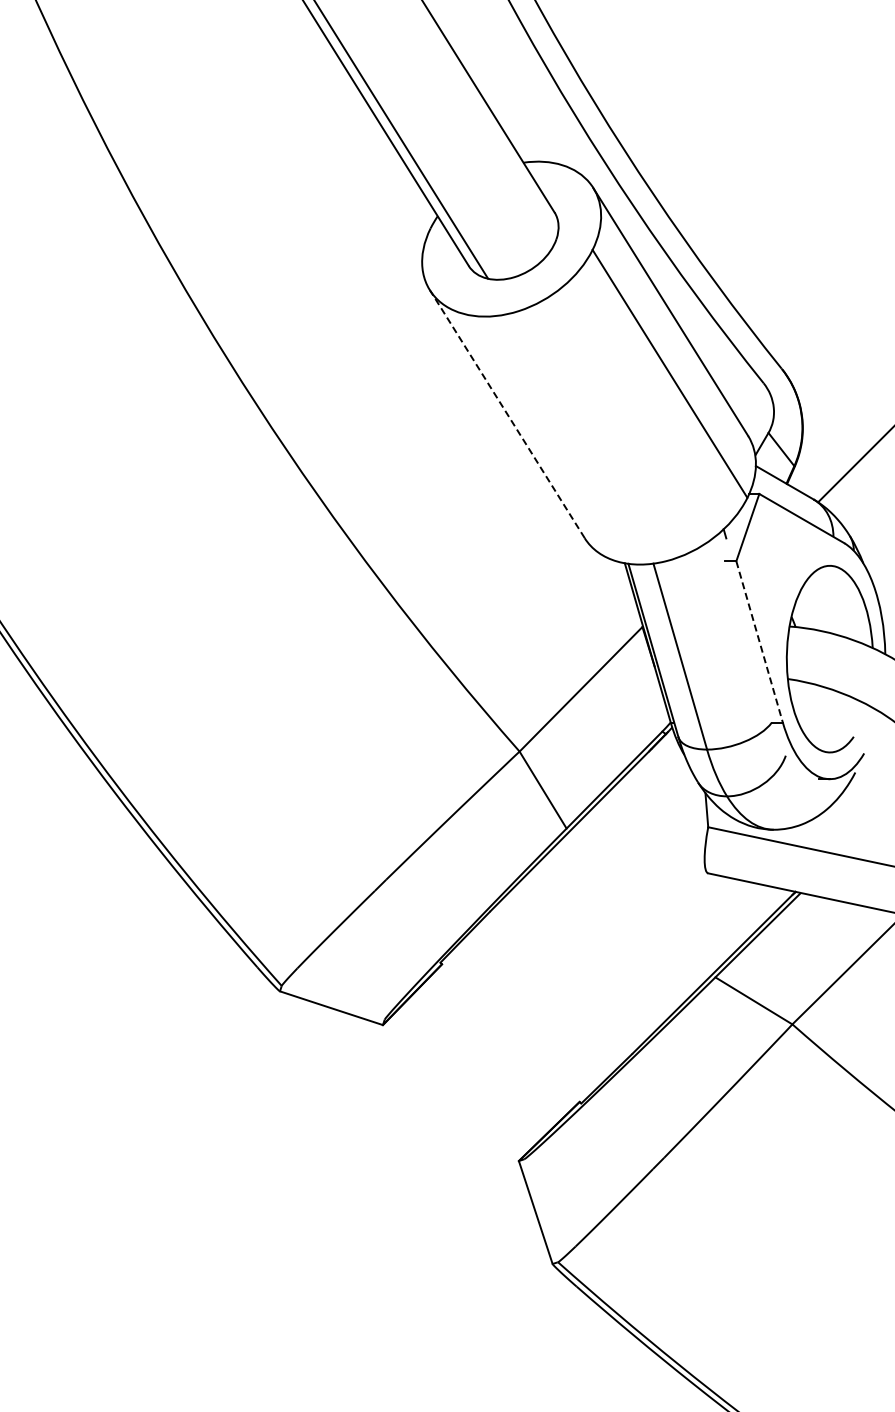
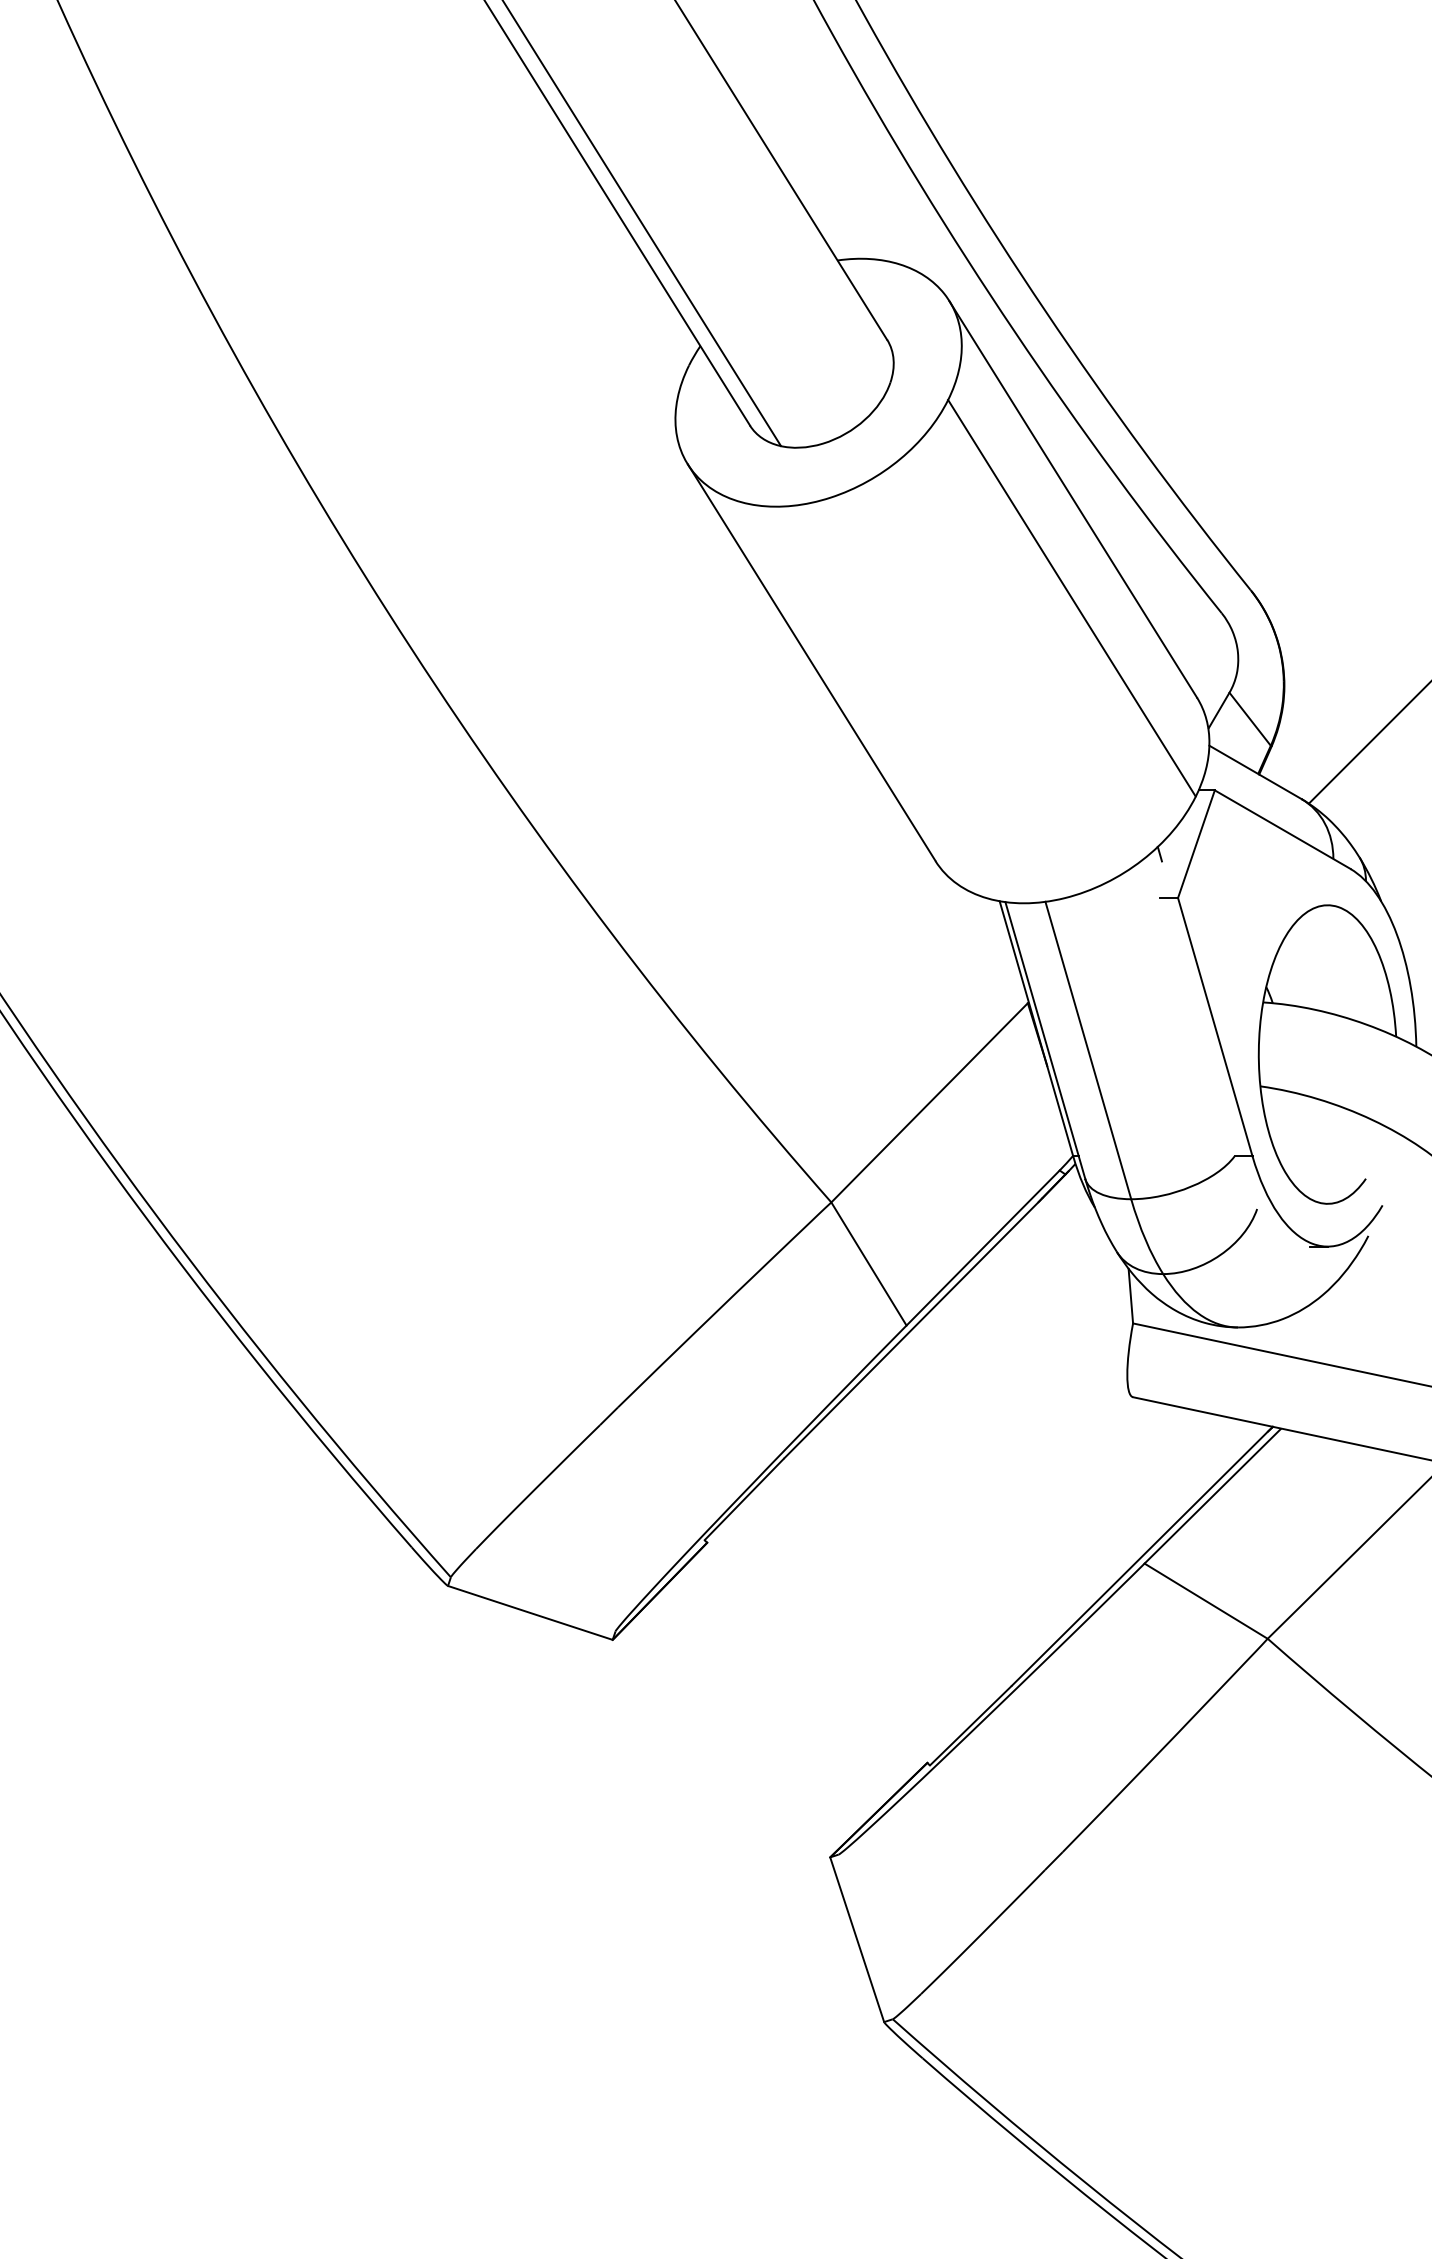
line: (507, 413) -> (811, 661), dashed -> solid
line: (759, 642) -> (1215, 1027), dashed -> solid

